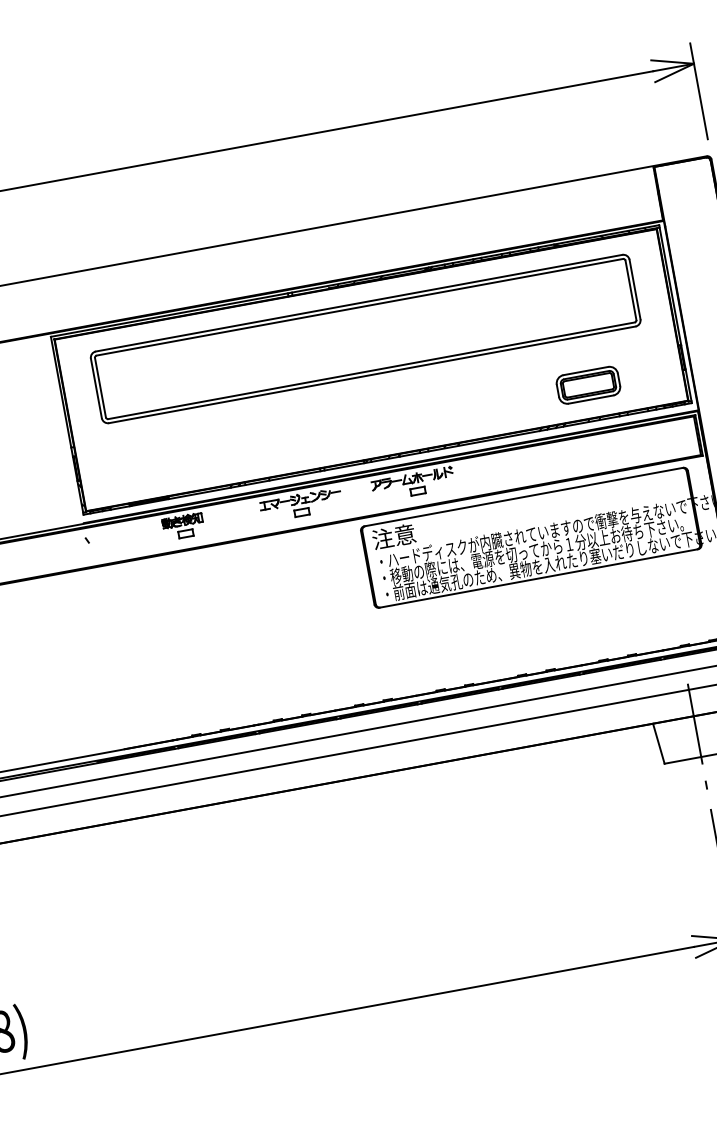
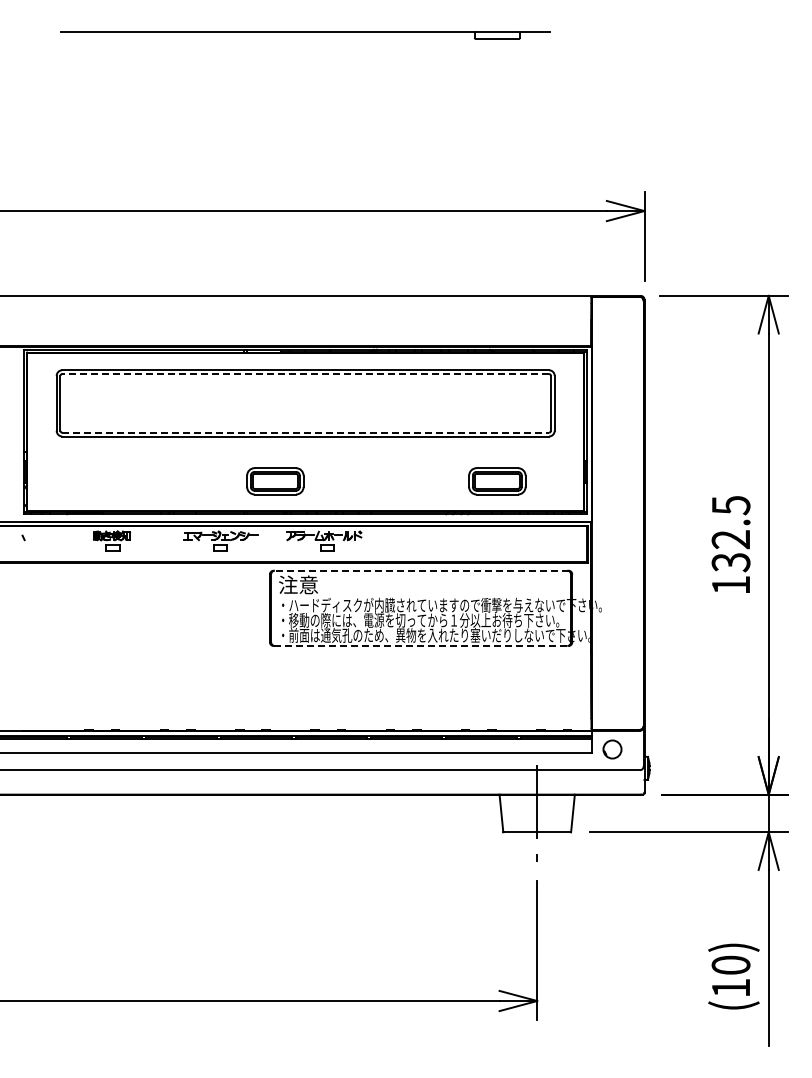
line: (359, 307) -> (305, 374), solid -> dashed
line: (372, 370) -> (306, 432), solid -> dashed
part: (348, 429) -> (275, 481), added
line: (523, 496) -> (420, 570), solid -> dashed
line: (539, 578) -> (421, 646), solid -> dashed

